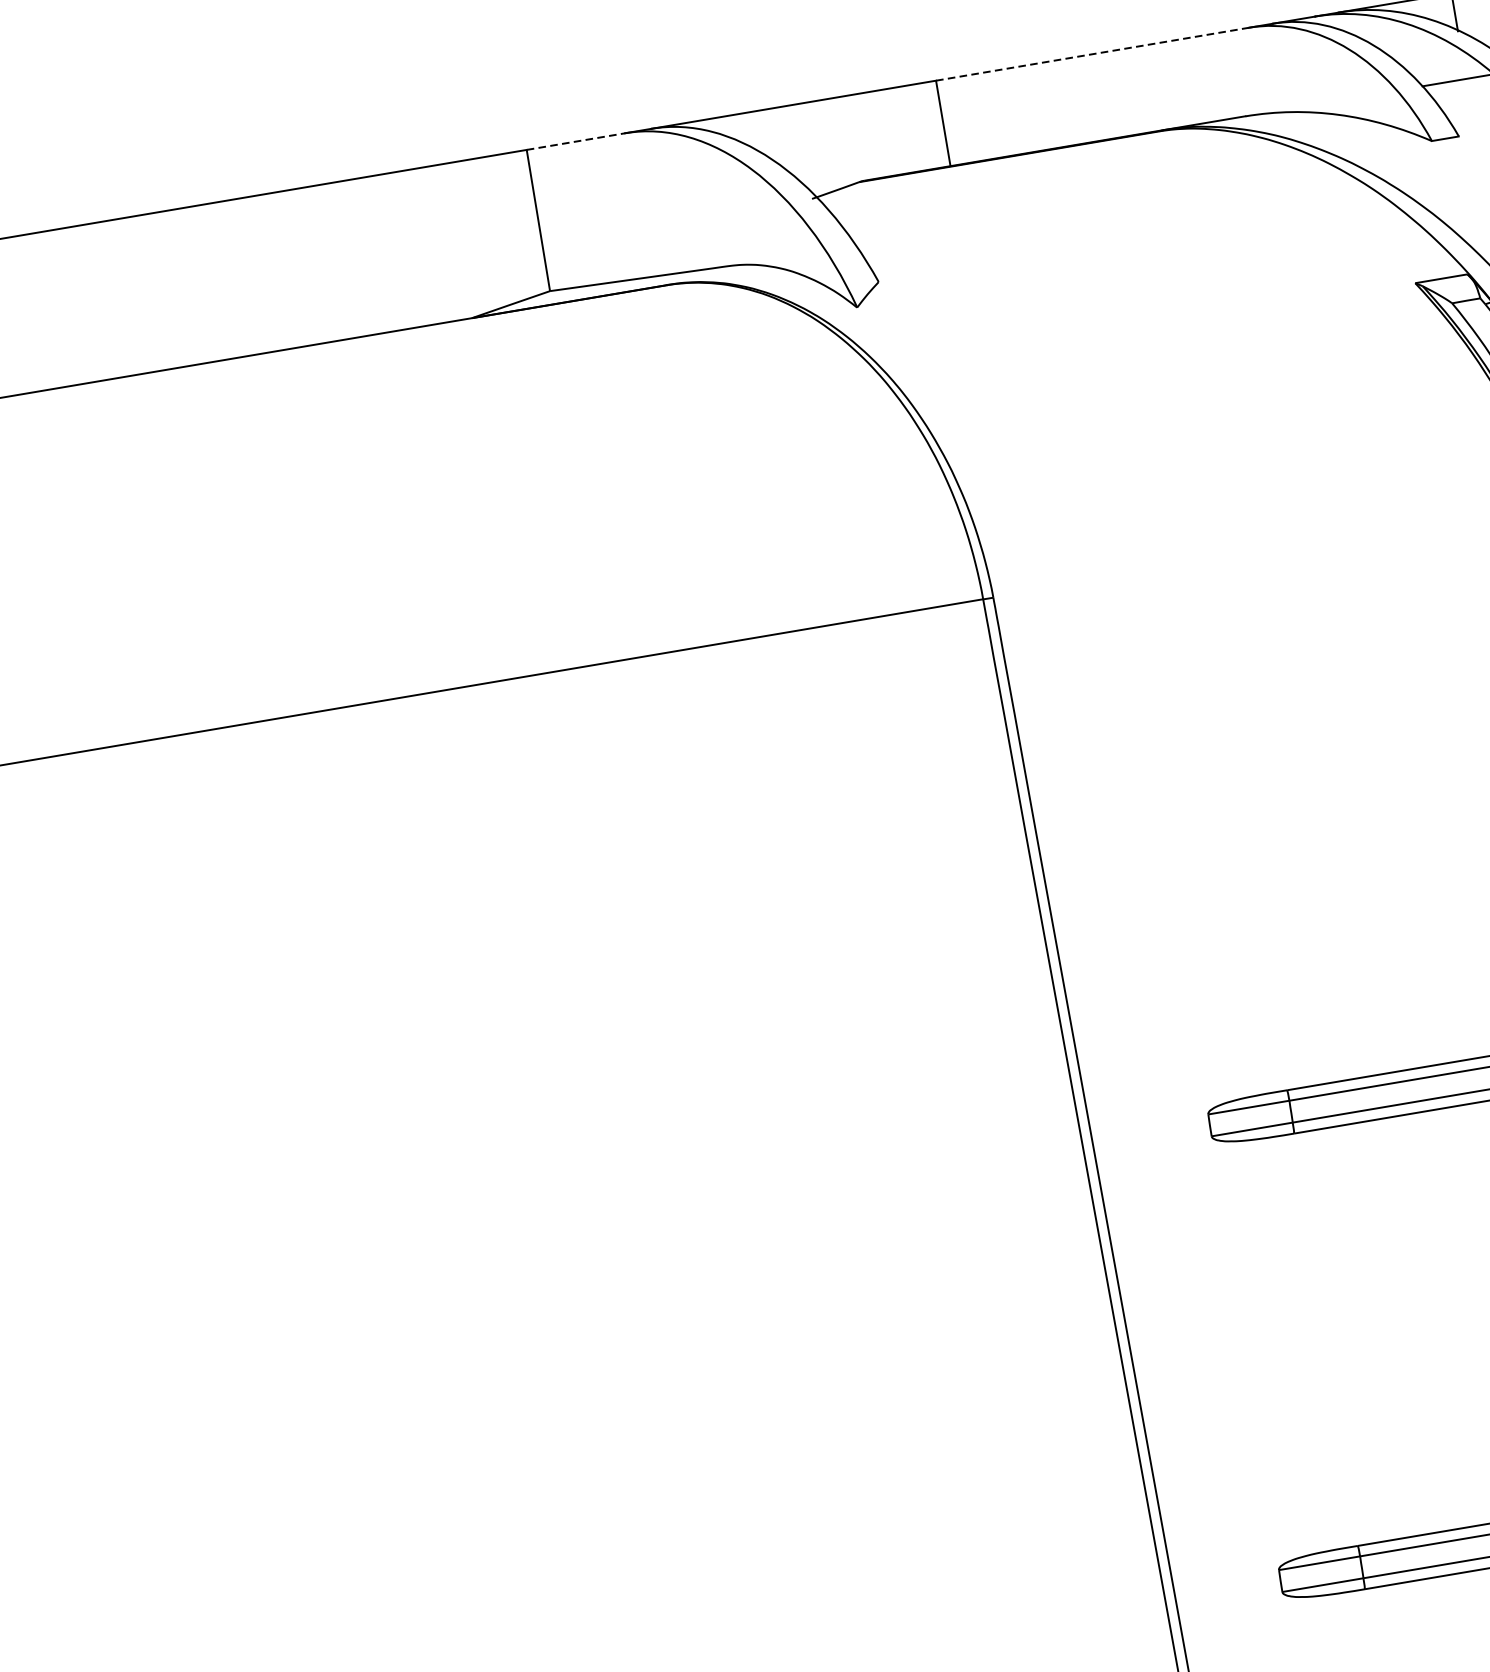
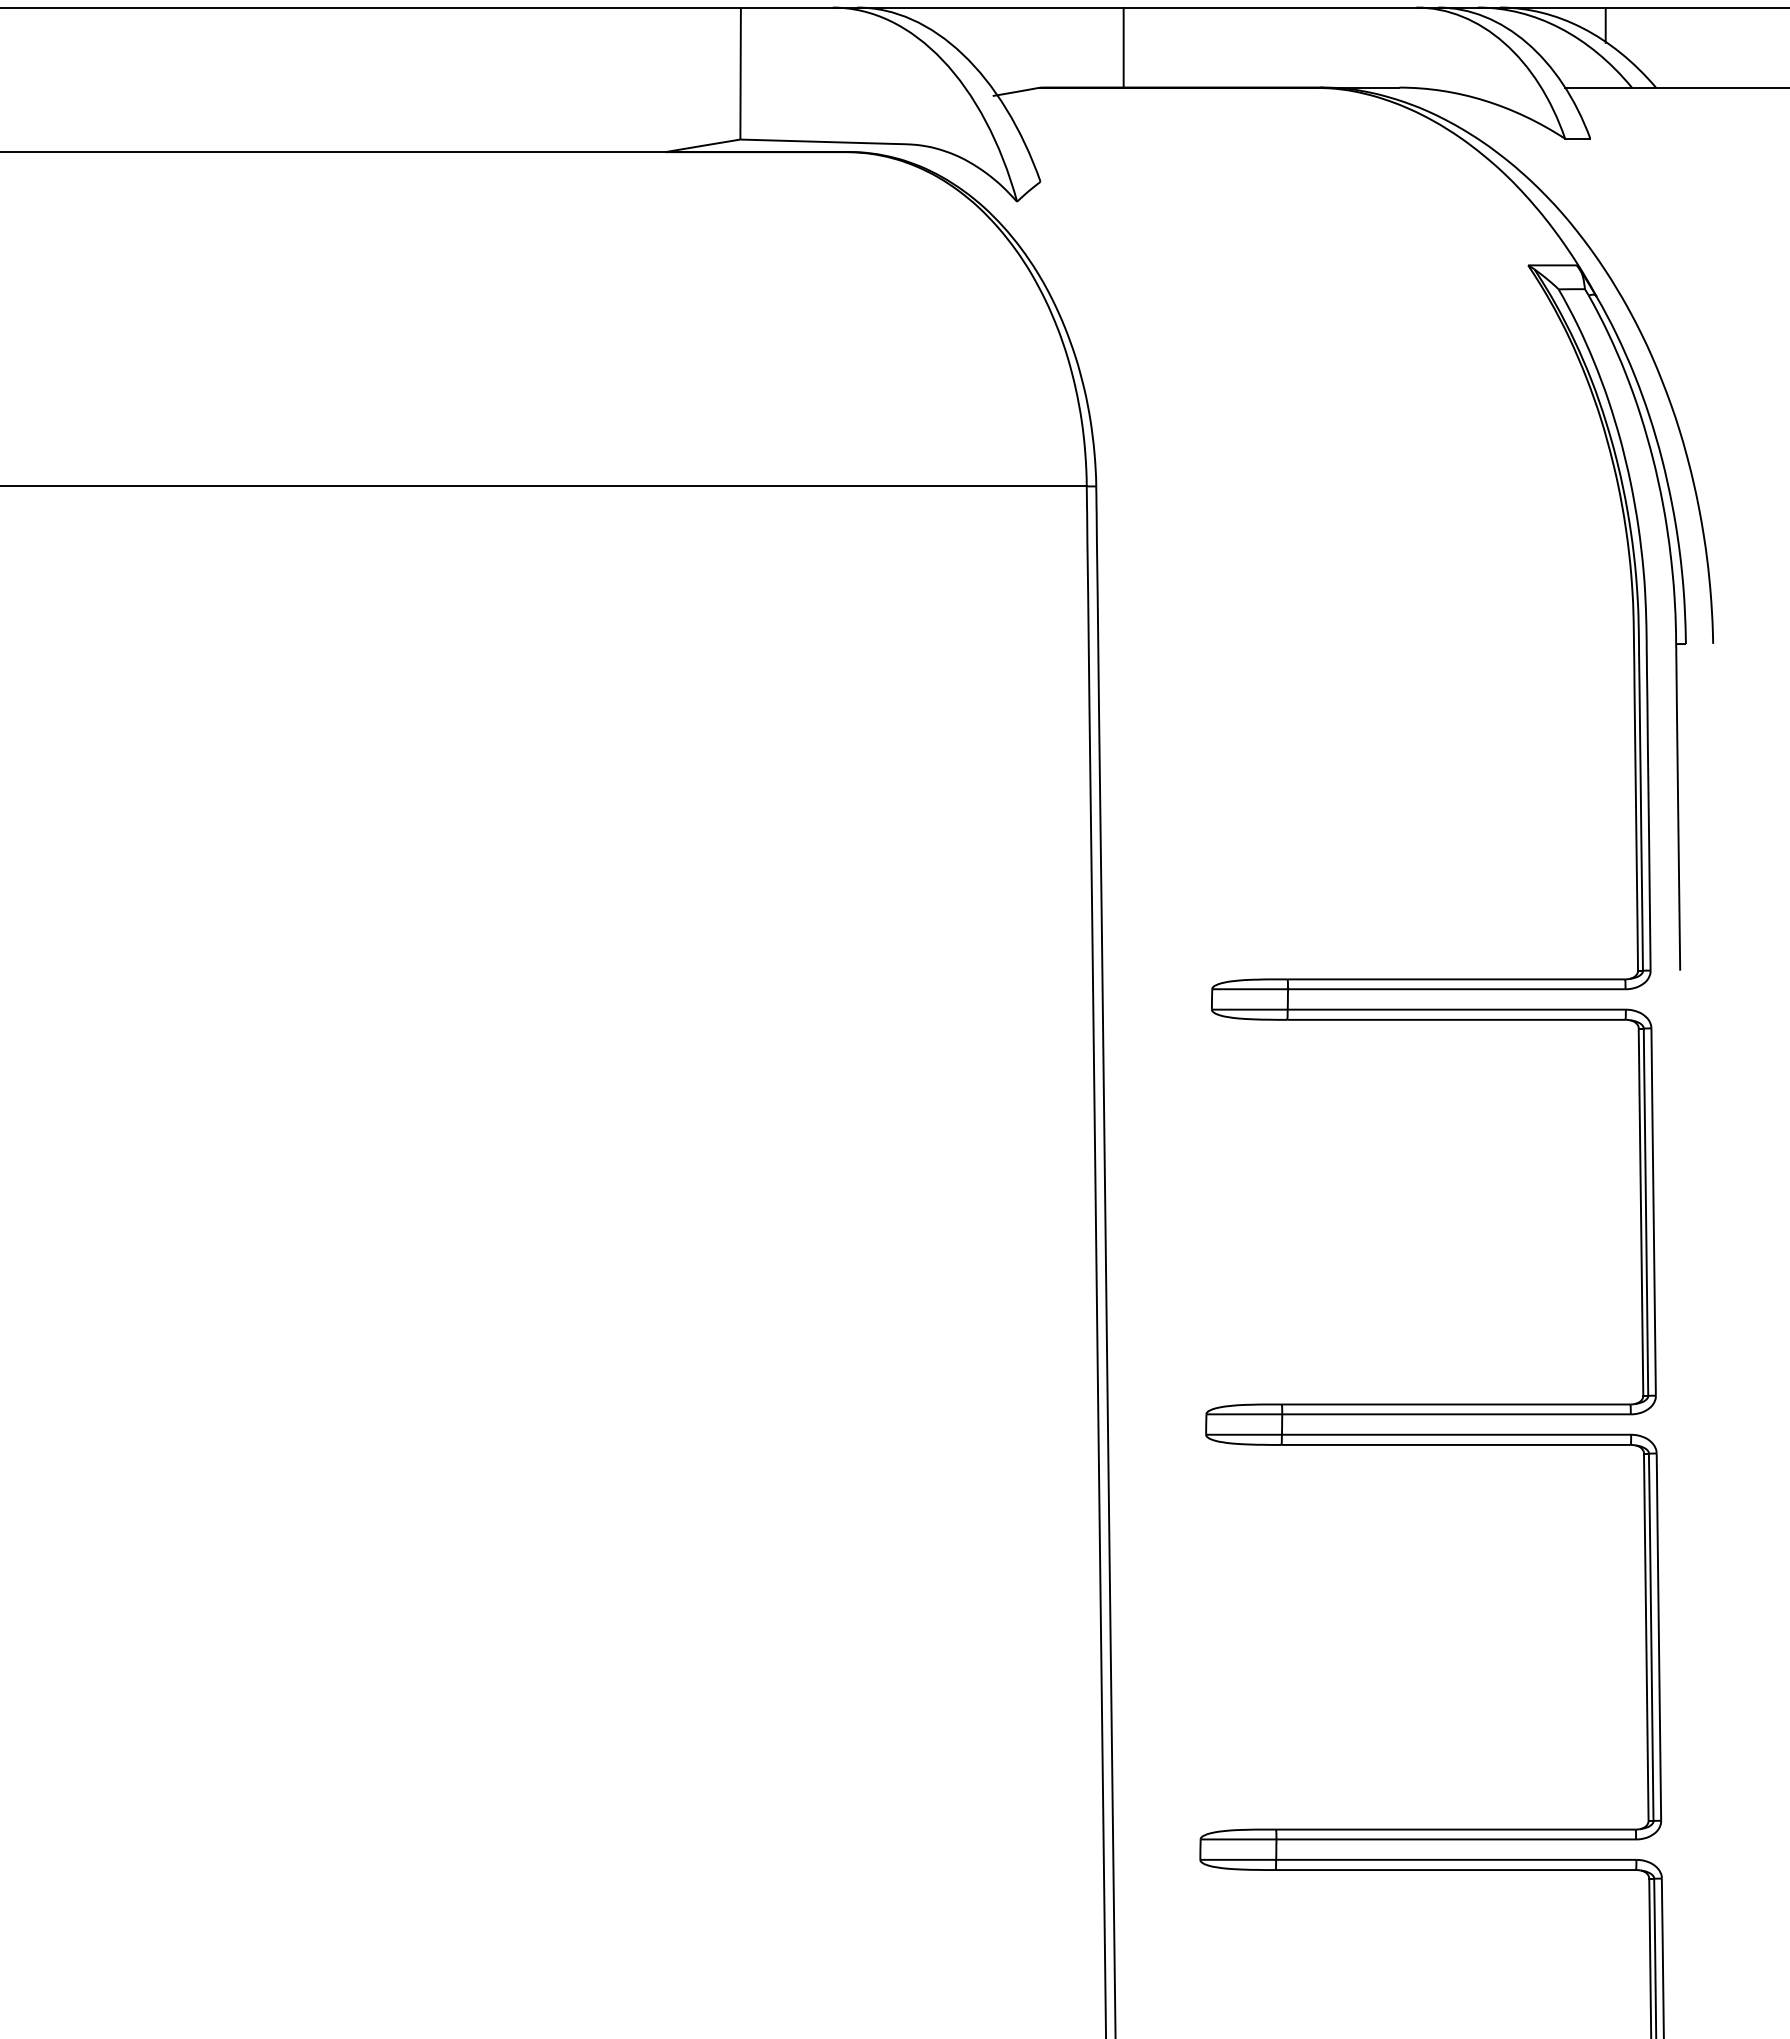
line: (1093, 54) -> (1270, 7), dashed -> solid
line: (575, 141) -> (786, 7), dashed -> solid

